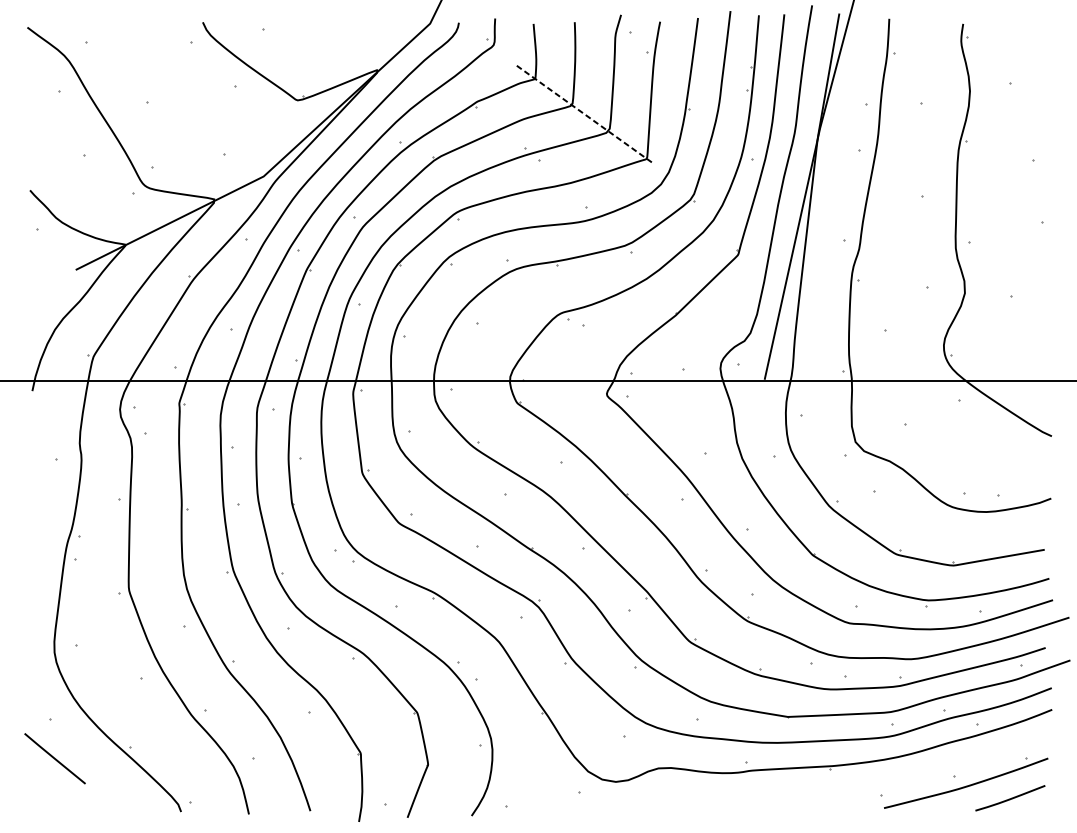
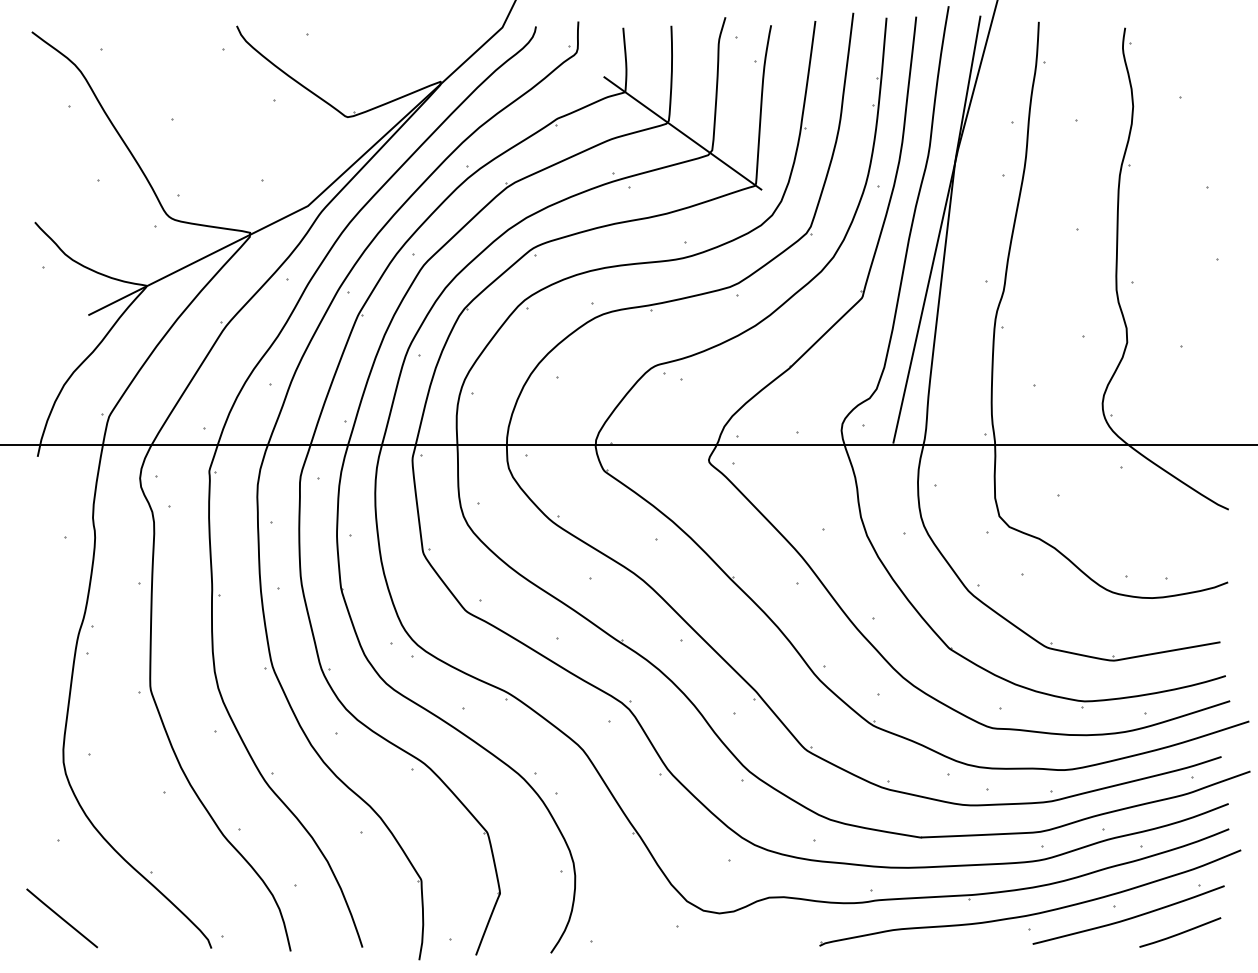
line: (585, 114) -> (683, 133), dashed -> solid
line: (54, 758) -> (61, 918), moved
part: (882, 781) -> (1031, 913), added

